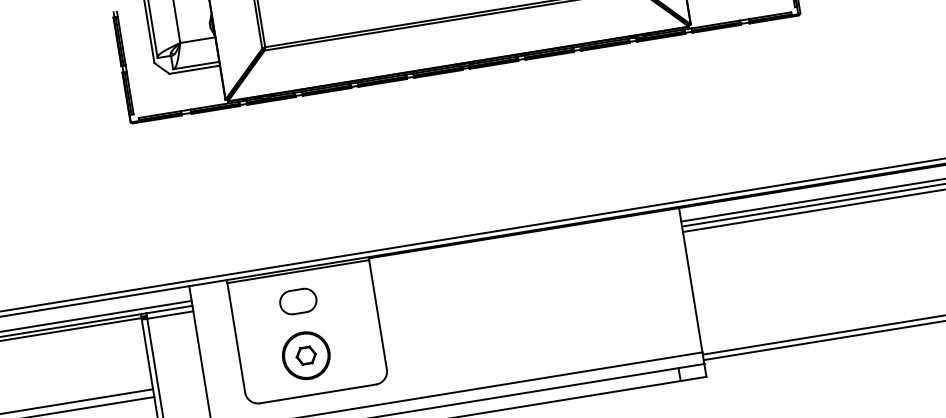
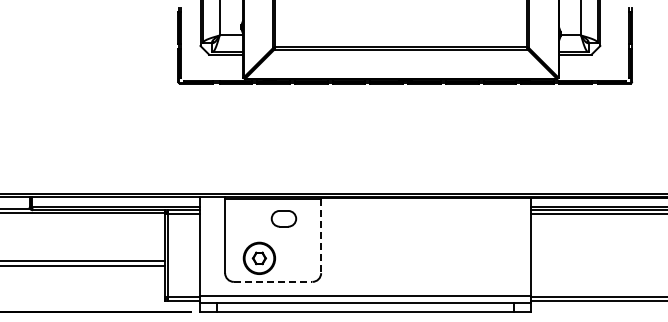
part: (297, 301) -> (283, 218), moved
line: (378, 315) -> (321, 236), solid -> dashed
part: (304, 354) -> (258, 257), moved
line: (318, 393) -> (273, 281), solid -> dashed

